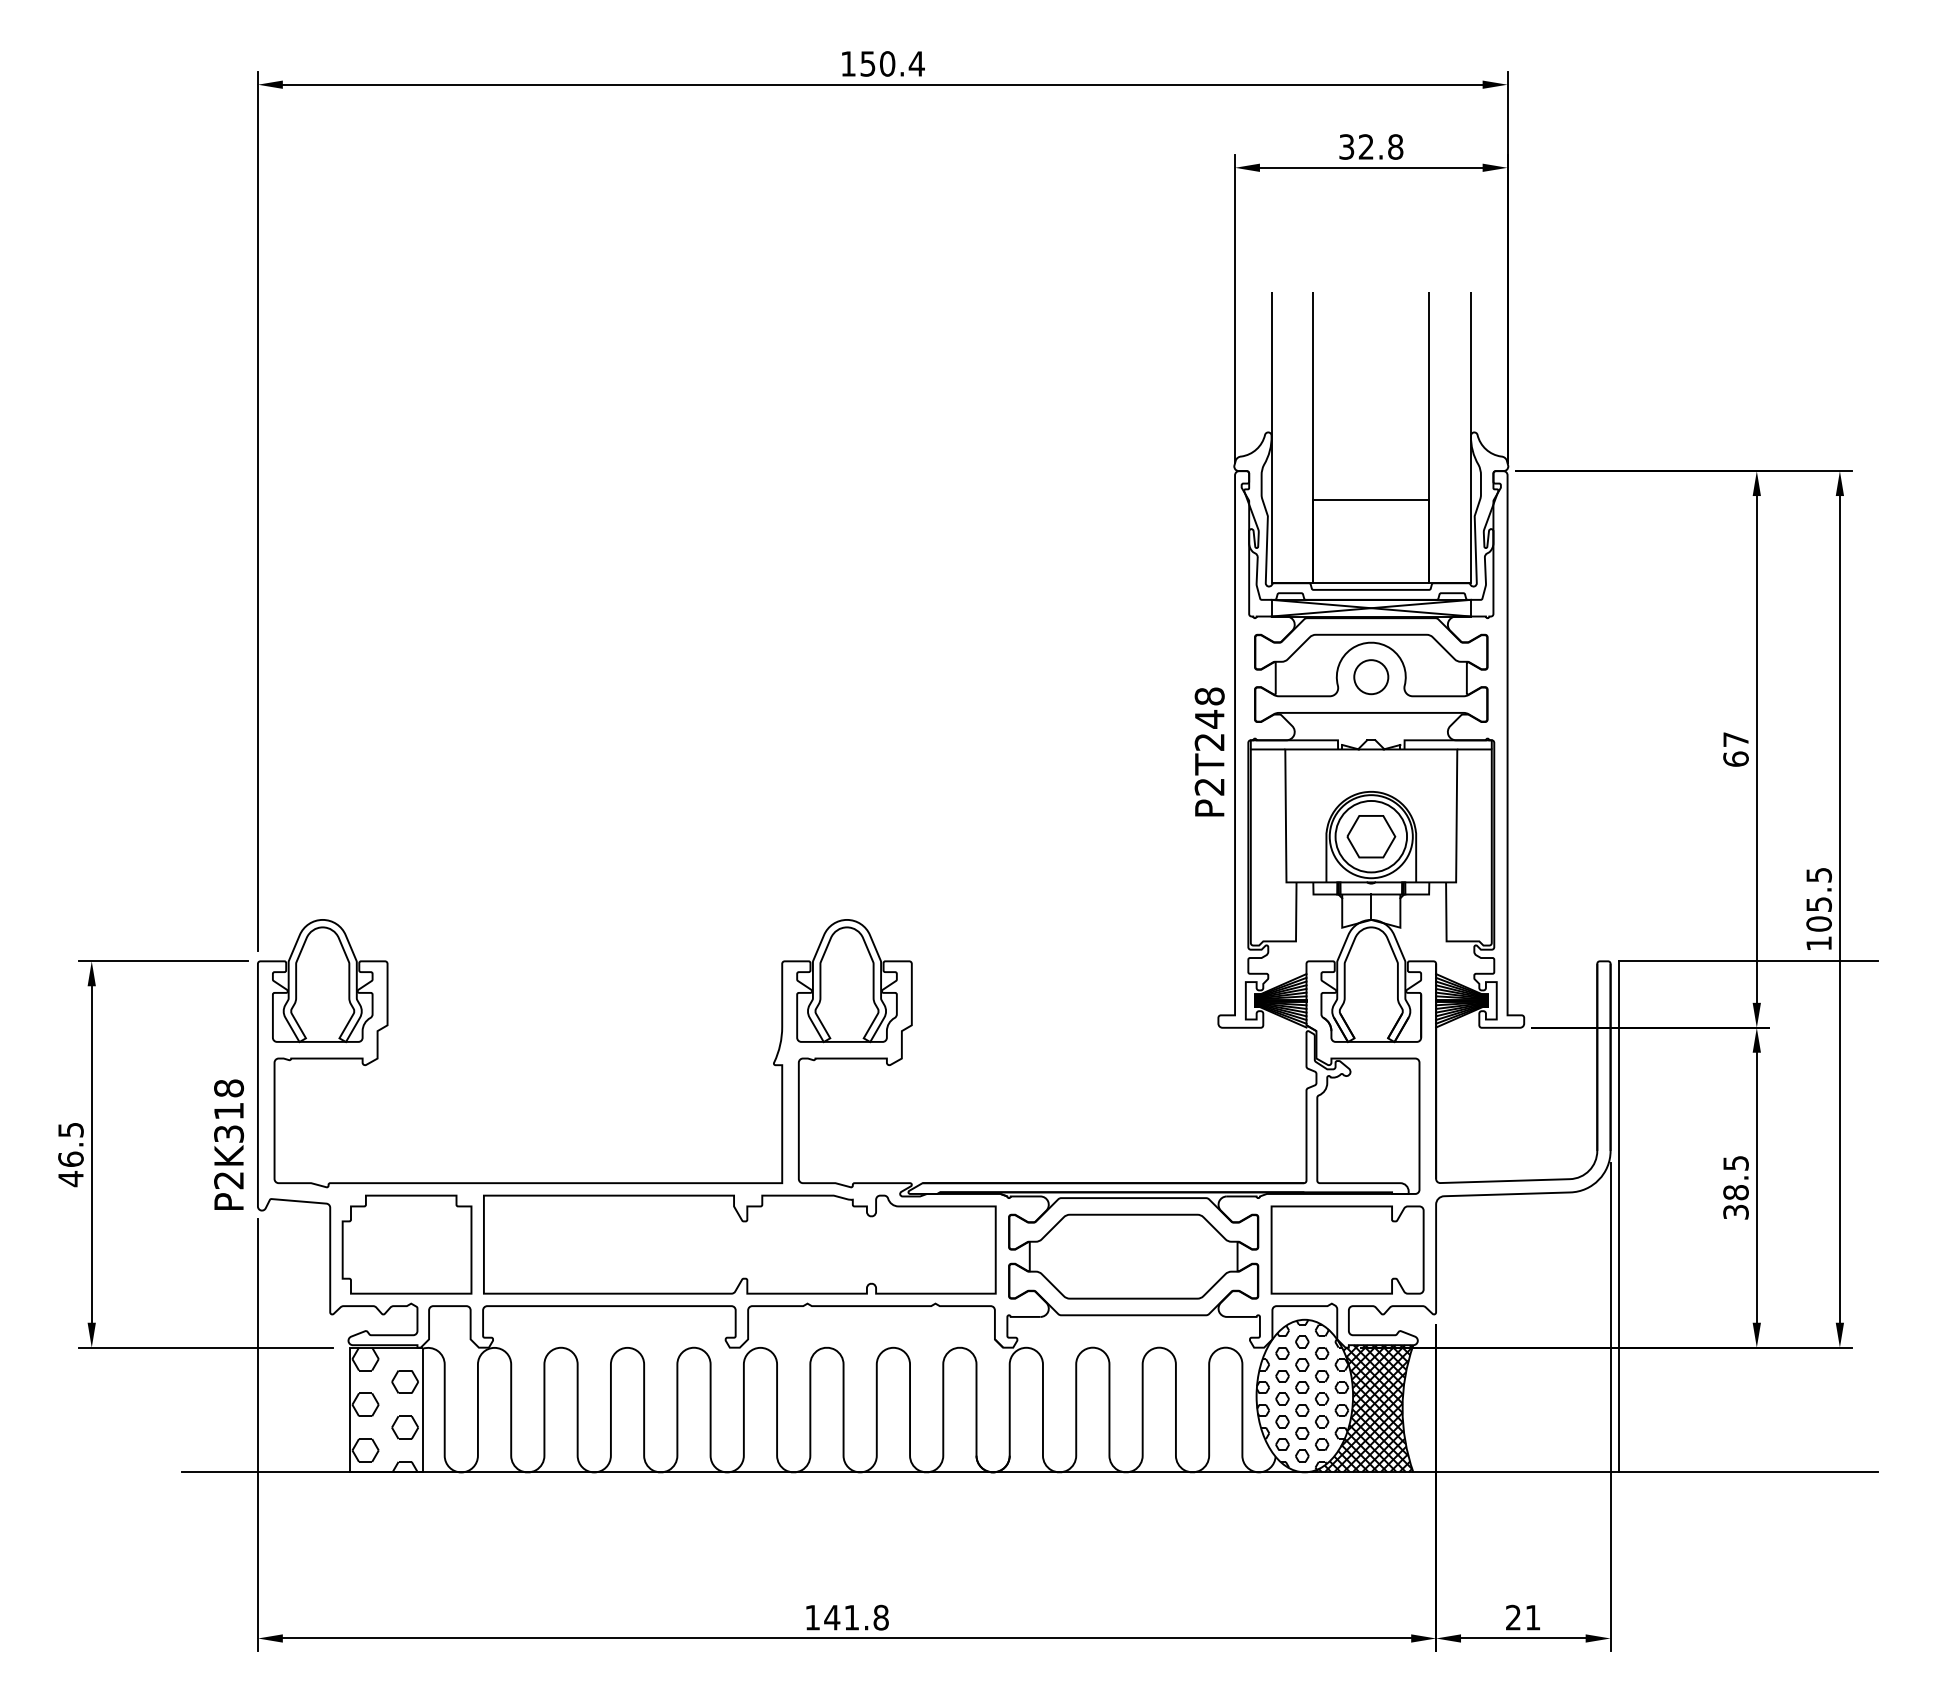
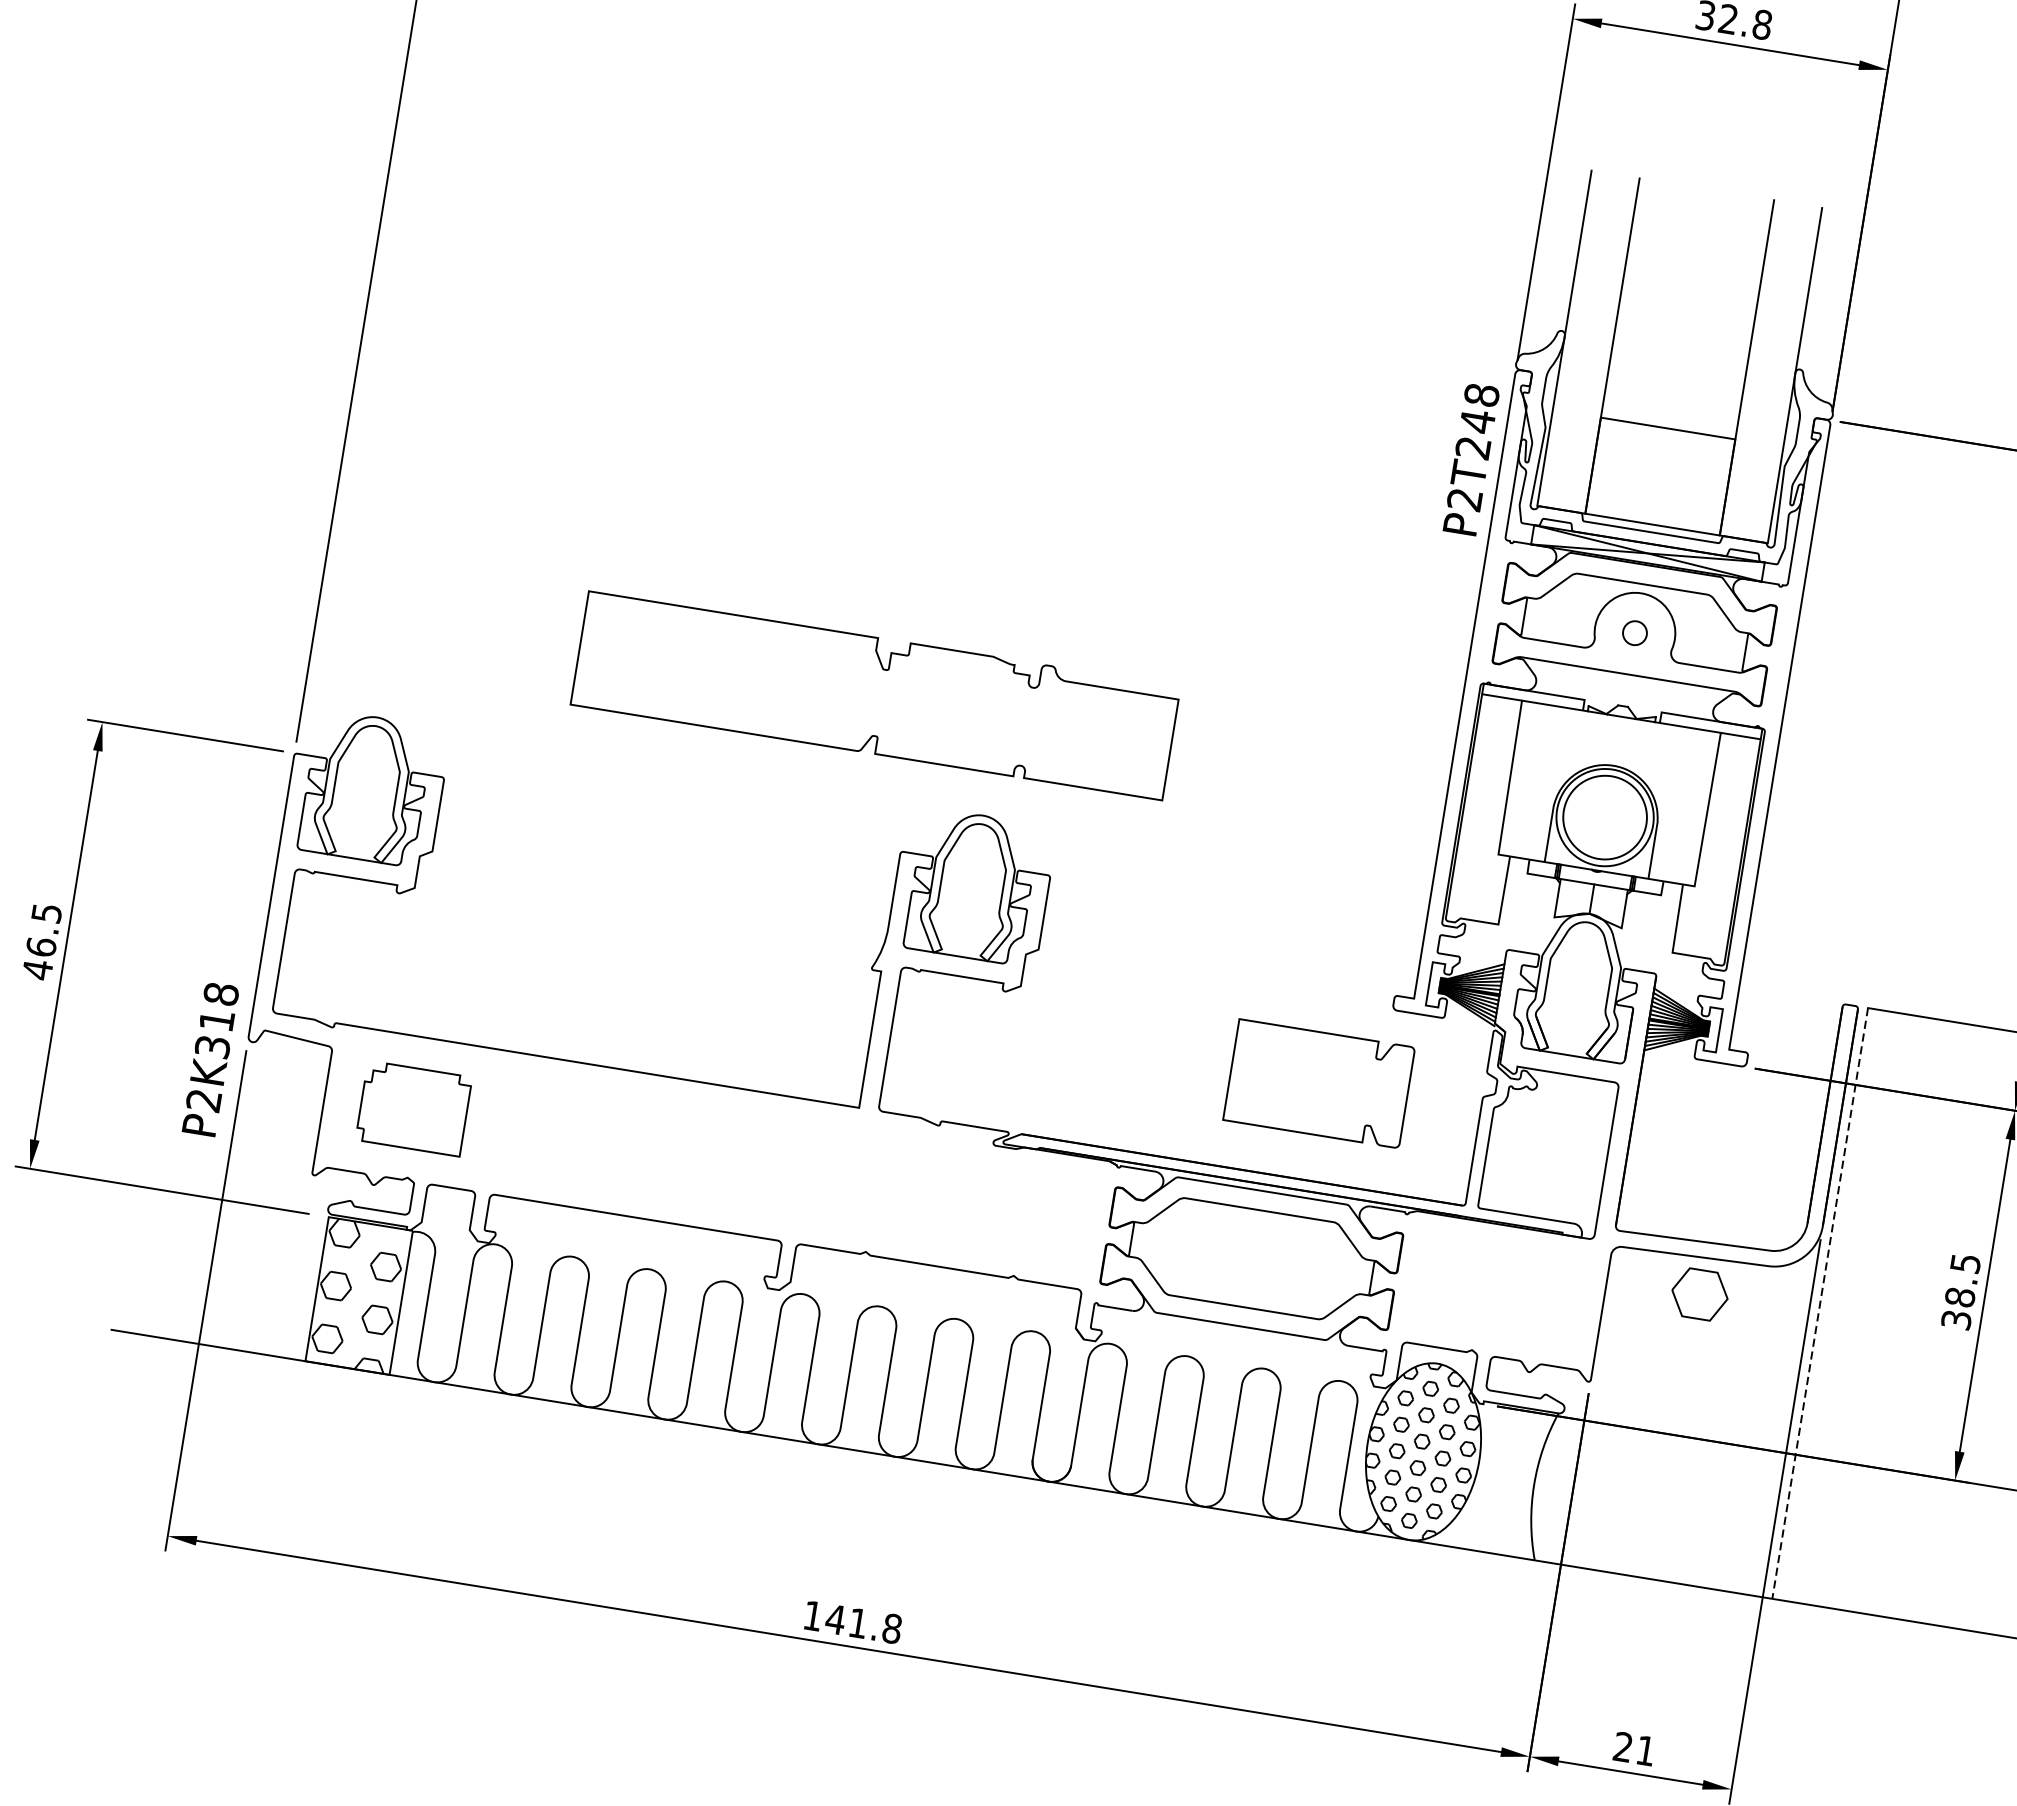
circle: (1371, 677) -> (1635, 633), size x0.6
text: (1209, 751) -> (1471, 458), moved
part: (1371, 836) -> (1700, 1294), moved
text: (228, 1144) -> (210, 1058), moved
line: (1618, 1217) -> (1819, 1304), solid -> dashed
part: (406, 1244) -> (413, 1108), size x0.7
part: (739, 1244) -> (875, 695), moved
part: (1347, 1249) -> (1319, 1083), moved
hatch: (1359, 1407) -> (1484, 1475), removed

